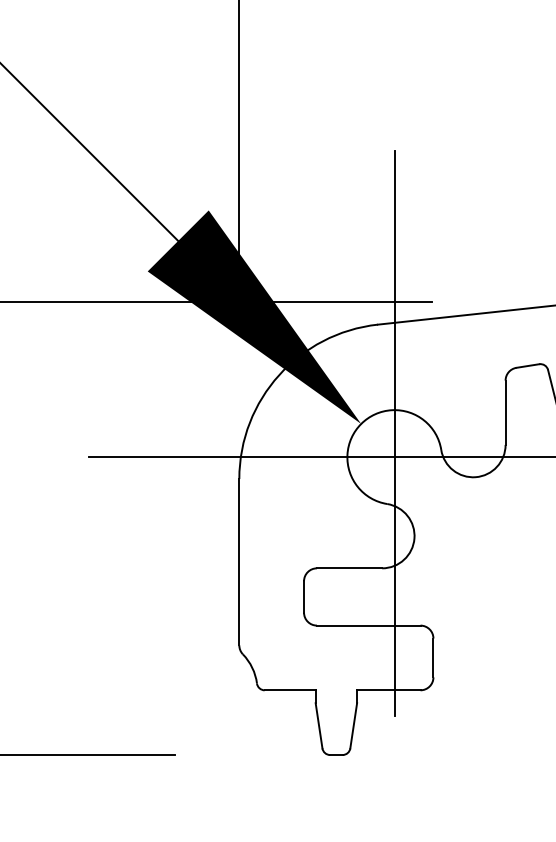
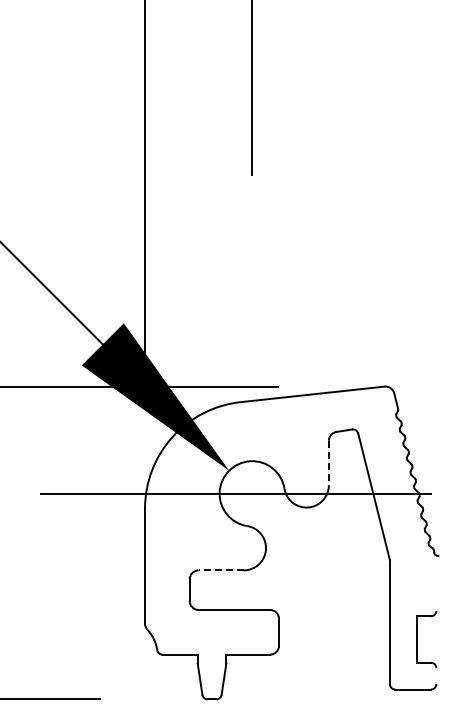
line: (505, 413) -> (328, 463), solid -> dashed
line: (394, 433) -> (252, 477), removed
line: (350, 568) -> (221, 570), solid -> dashed

